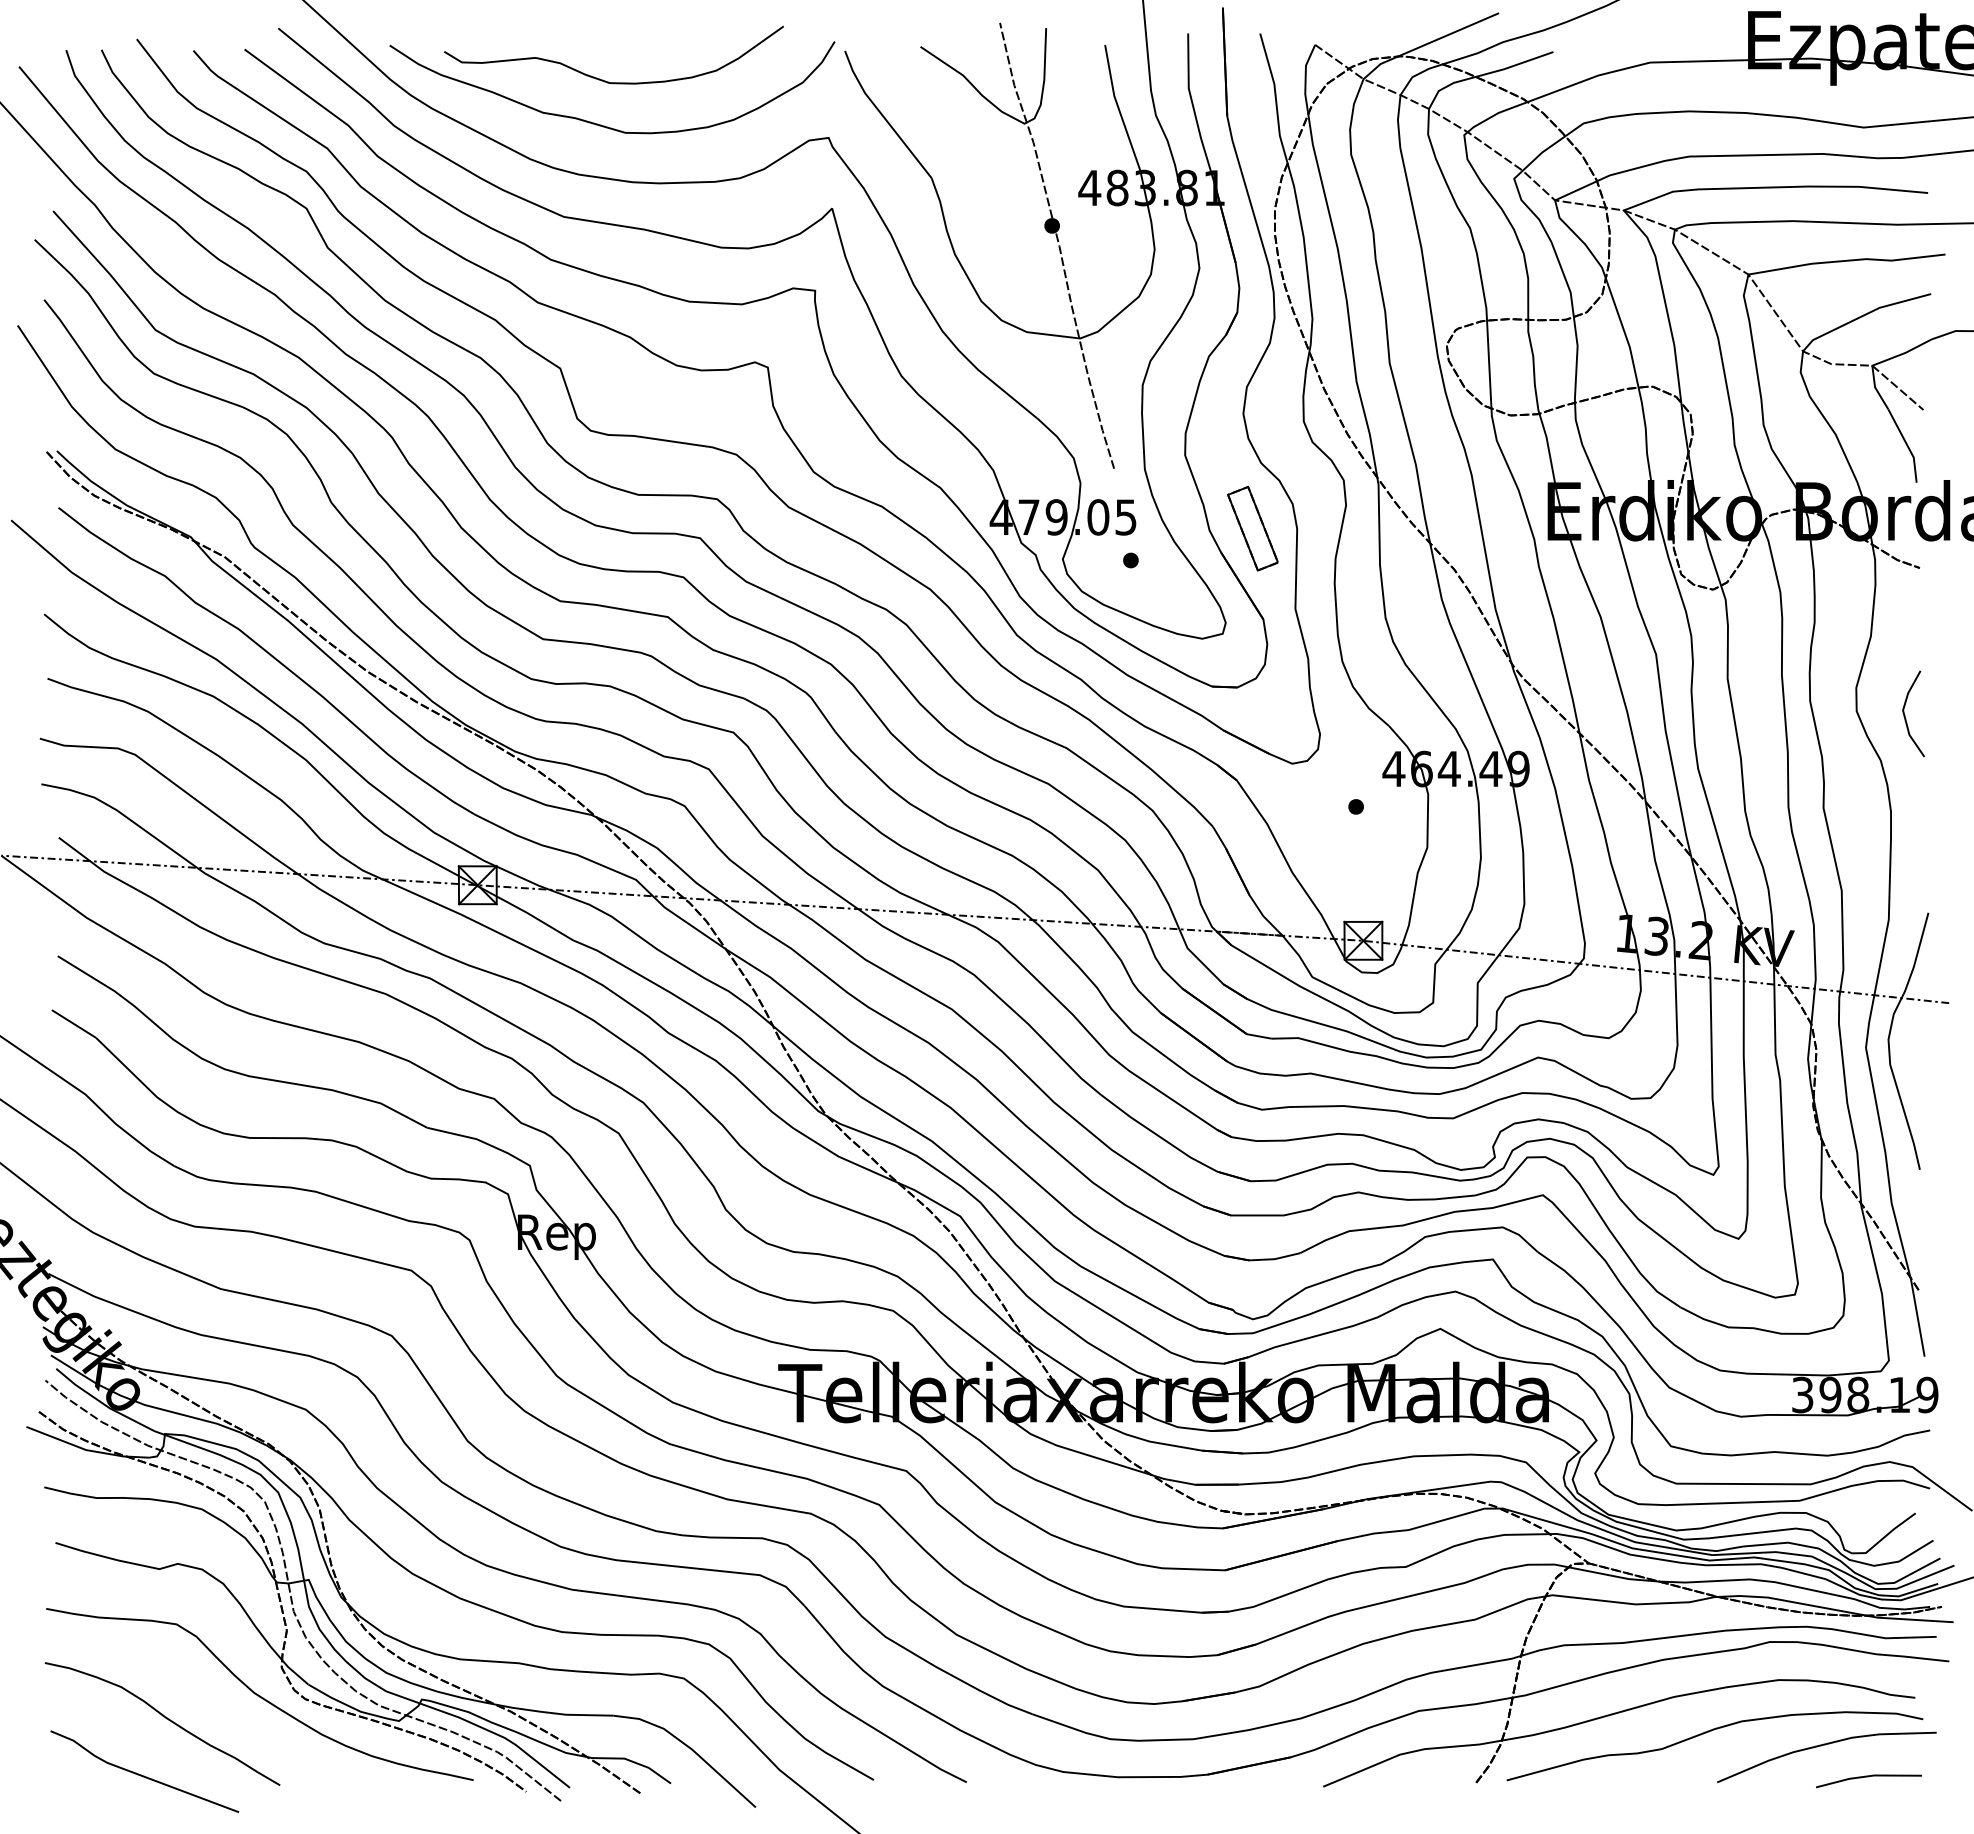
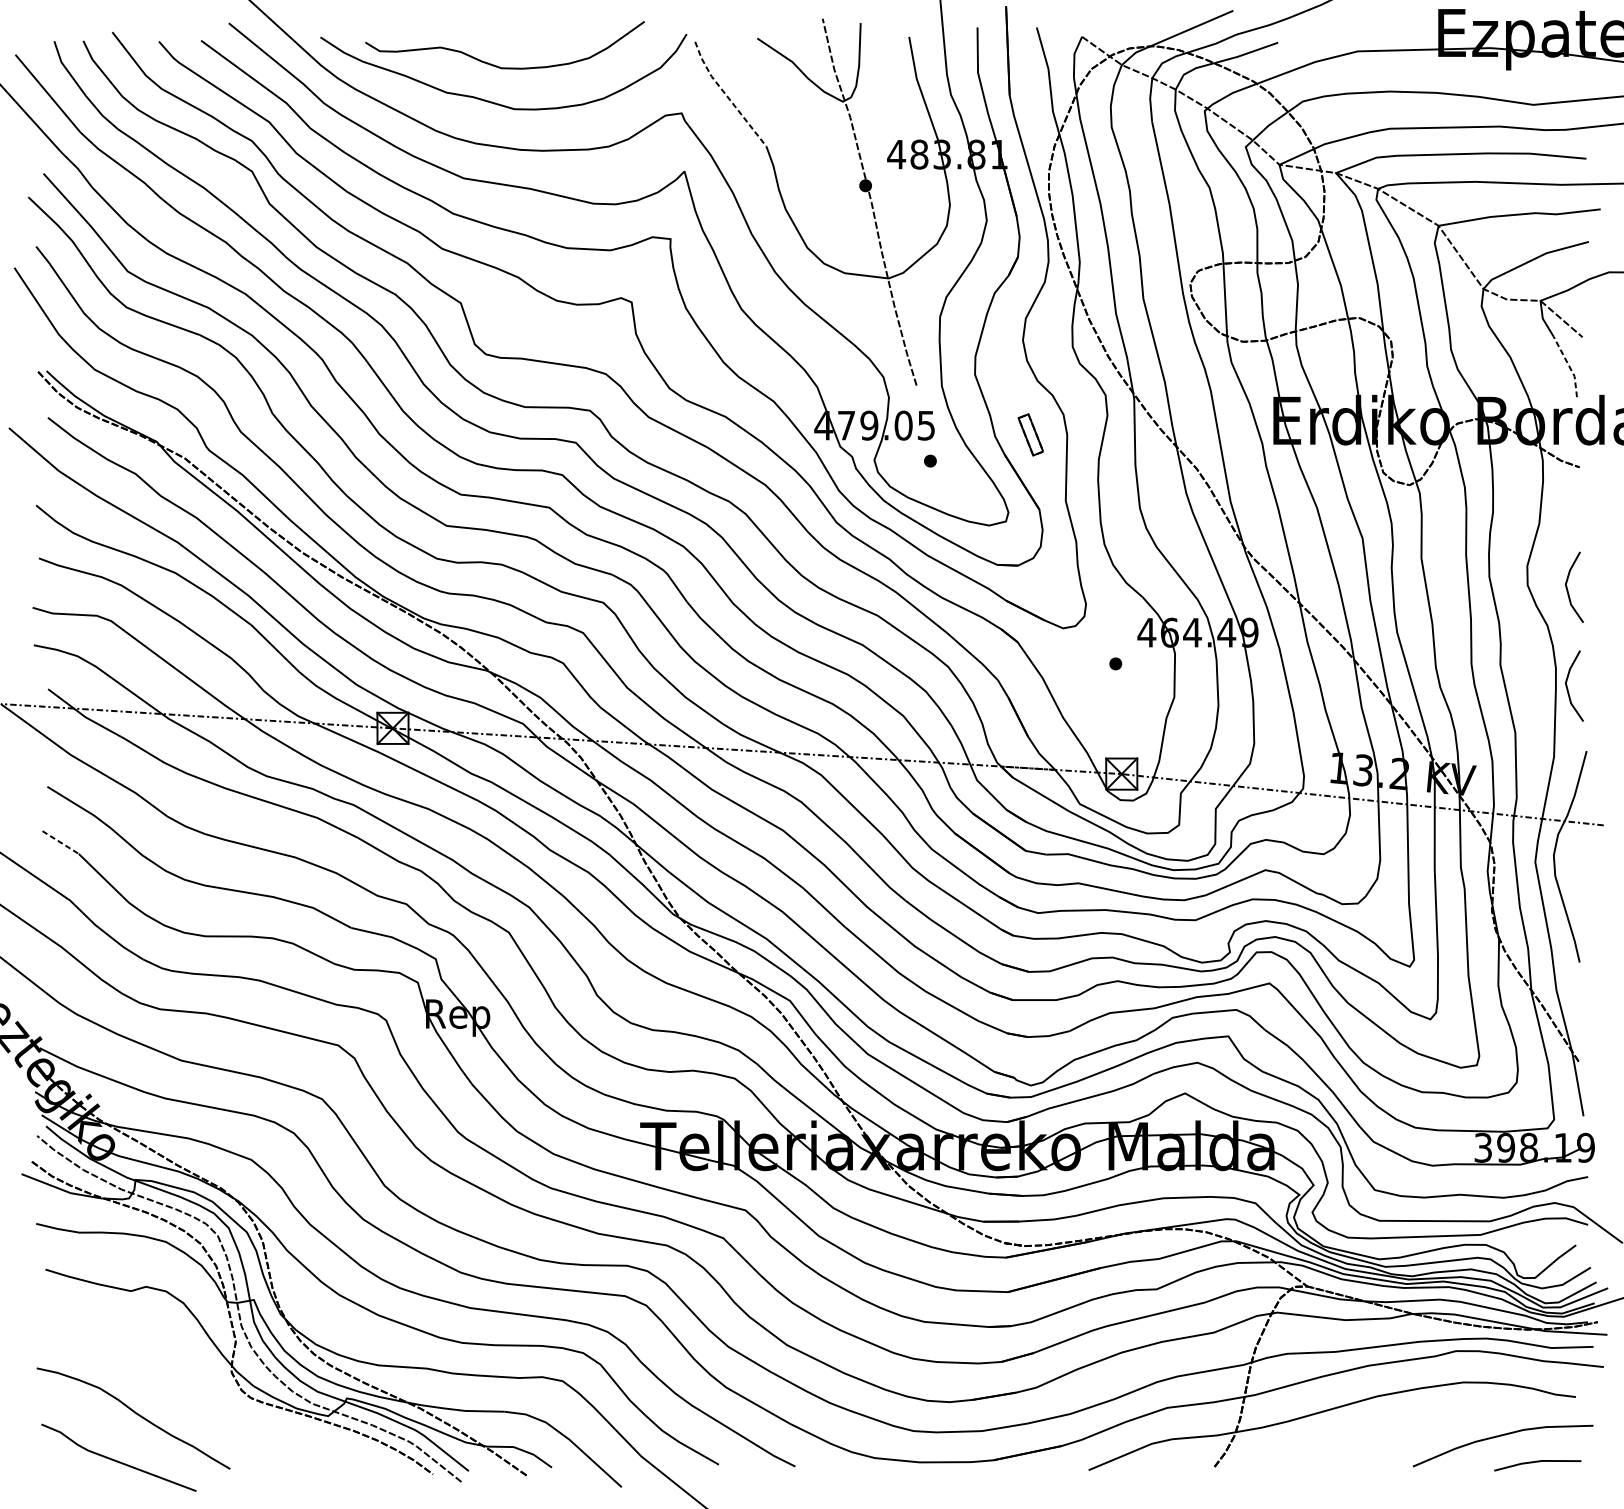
line: (883, 116) -> (726, 95), solid -> dashed
line: (1907, 445) -> (1569, 366), solid -> dashed
part: (1252, 528) -> (1030, 434), size x0.6
line: (1905, 835) -> (1567, 687), added
line: (74, 1024) -> (61, 842), solid -> dashed
curve: (258, 1694) -> (212, 1394), removed
curve: (1709, 1732) -> (1406, 1425), removed

